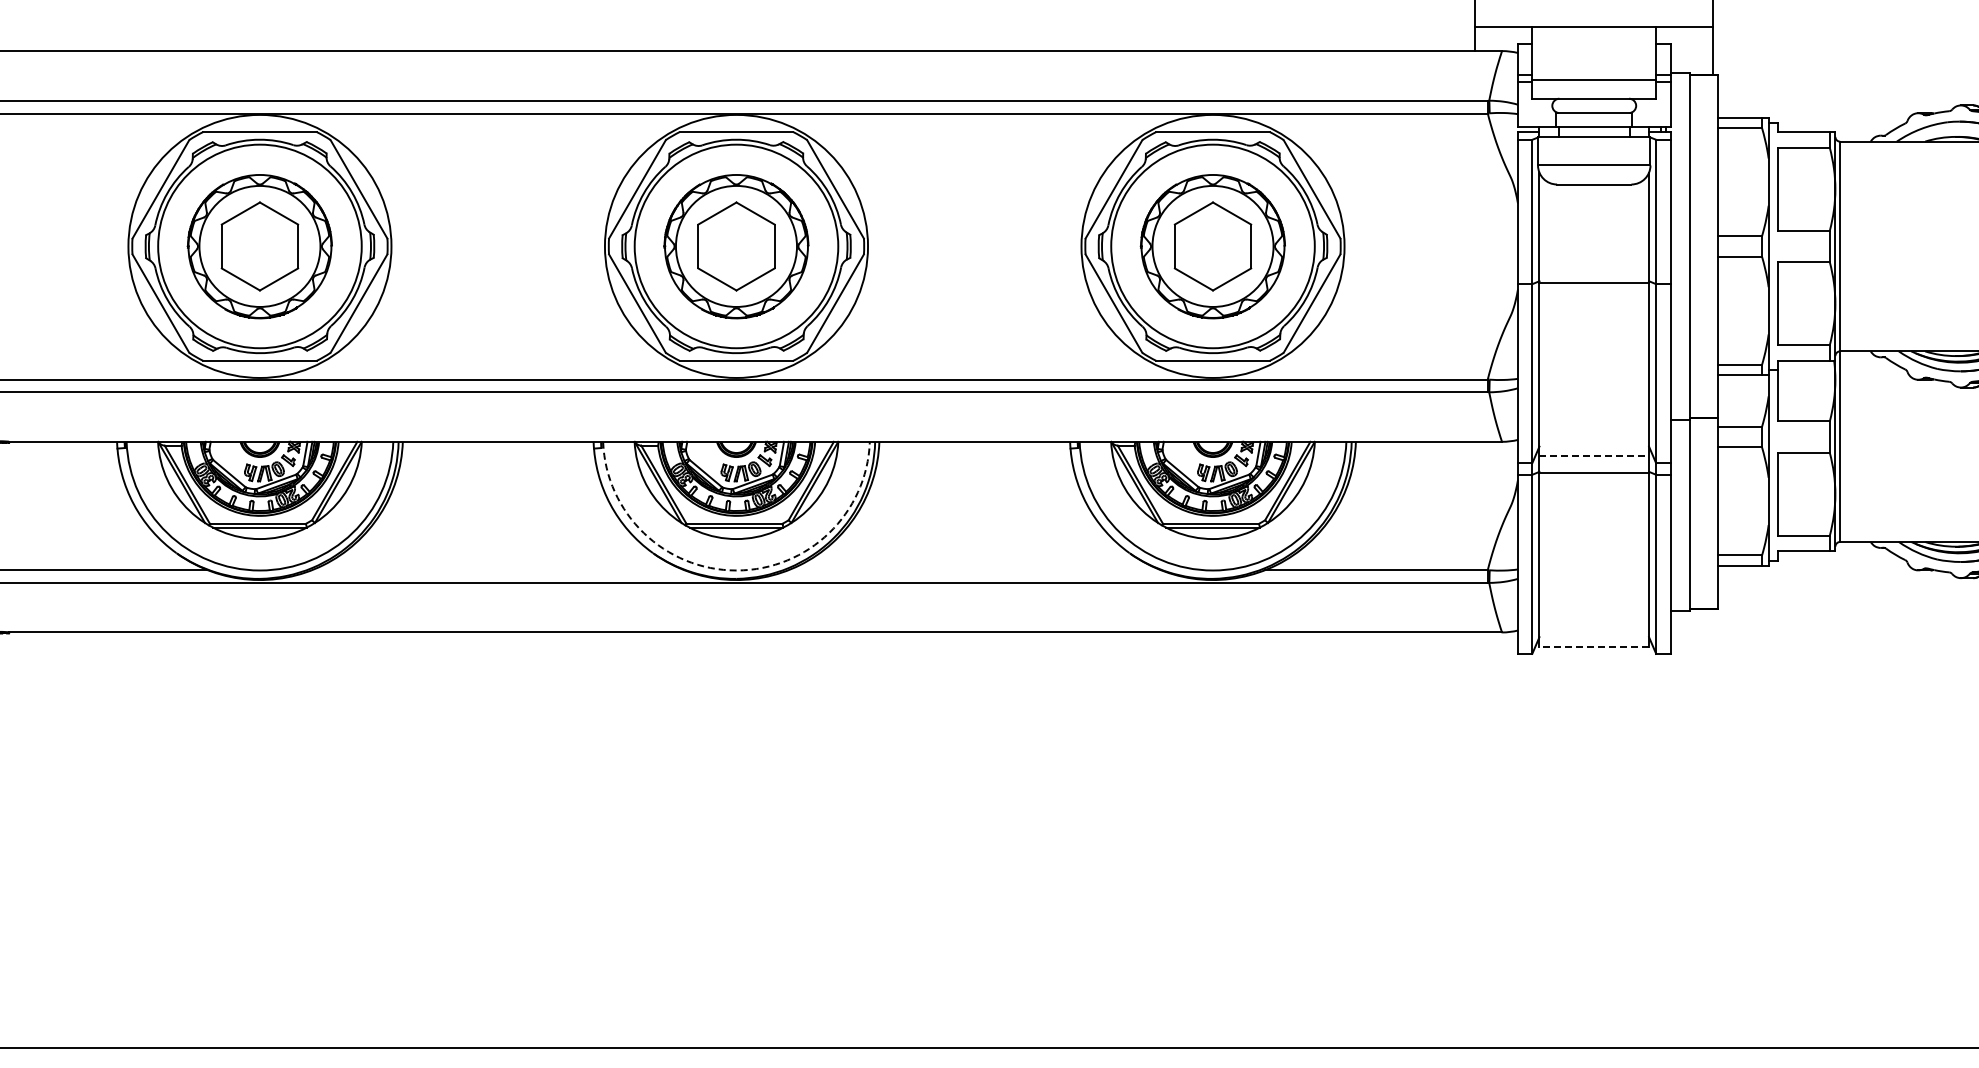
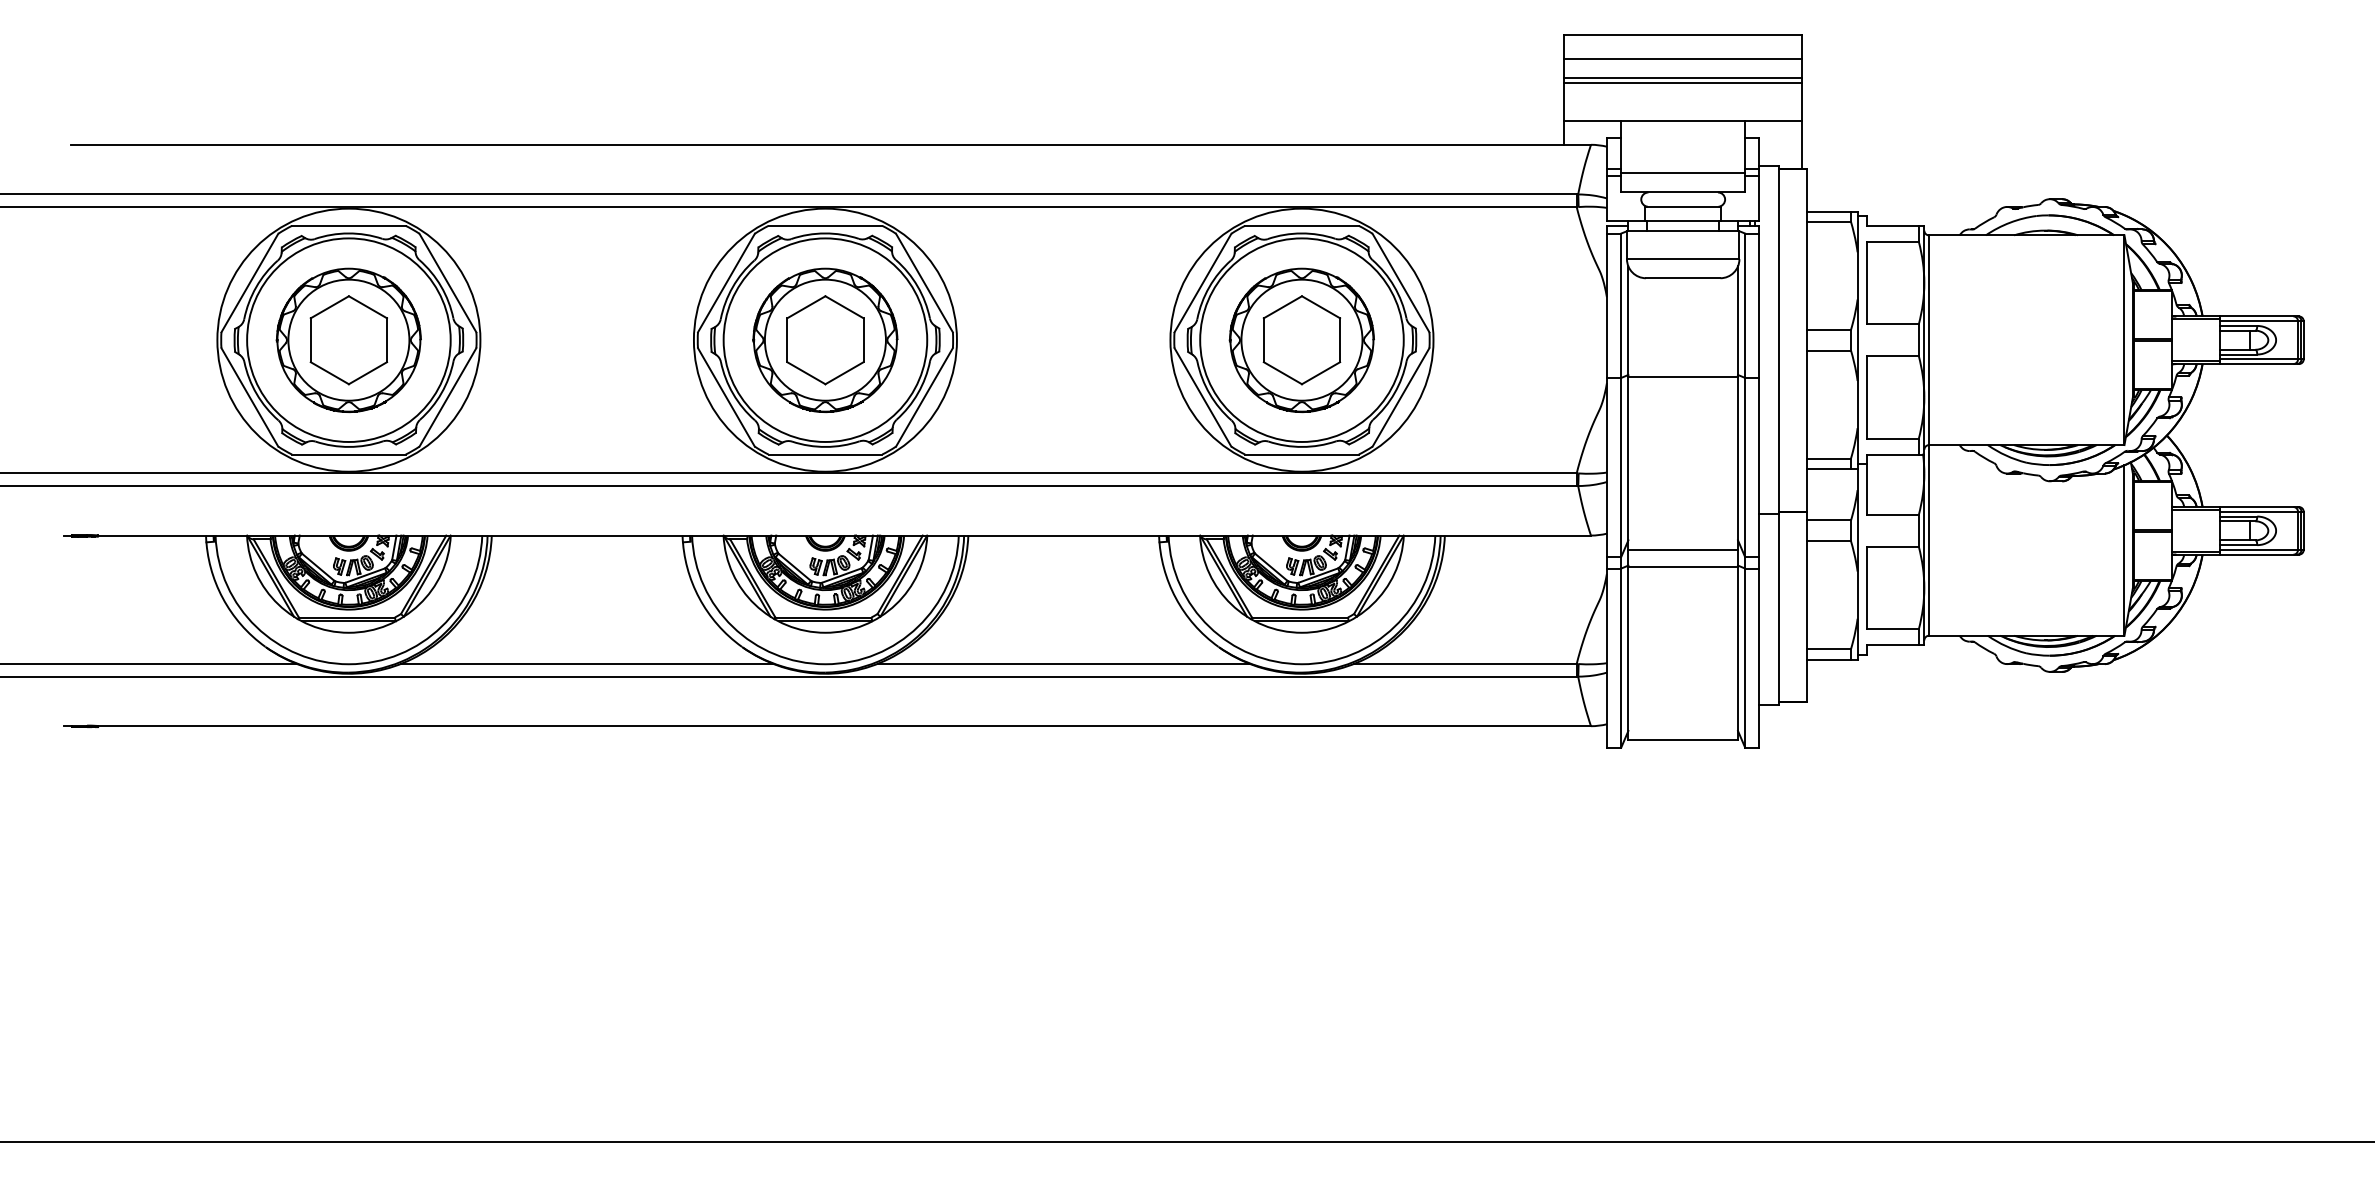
line: (1594, 455) -> (1683, 549), dashed -> solid
line: (498, 569) -> (587, 663), added
line: (974, 569) -> (1063, 663), added
arc: (736, 570) -> (825, 664), dashed -> solid
line: (1594, 646) -> (1683, 740), dashed -> solid

